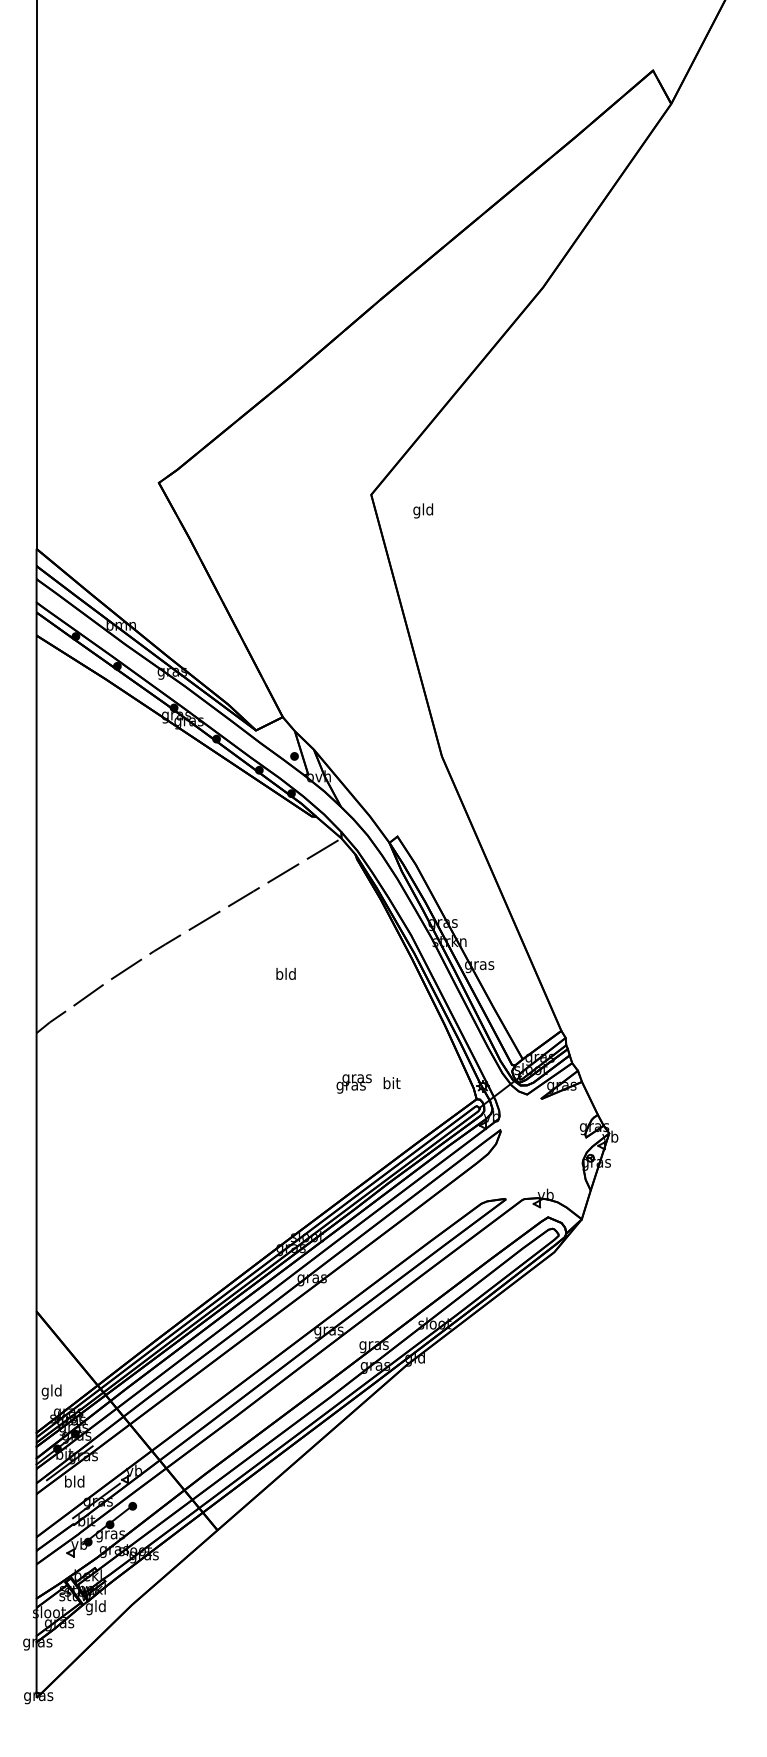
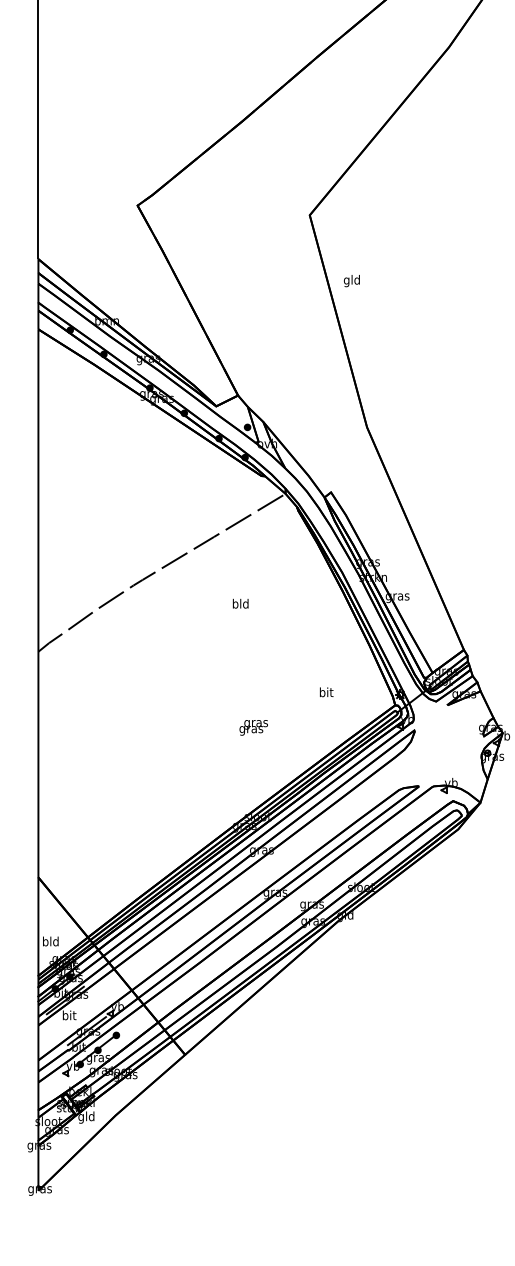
text: (423, 510) -> (352, 280), moved
text: (353, 1083) -> (253, 727), moved
text: (45, 1391) -> (45, 942), gld -> bld
text: (74, 1481) -> (69, 1015), bld -> bit

